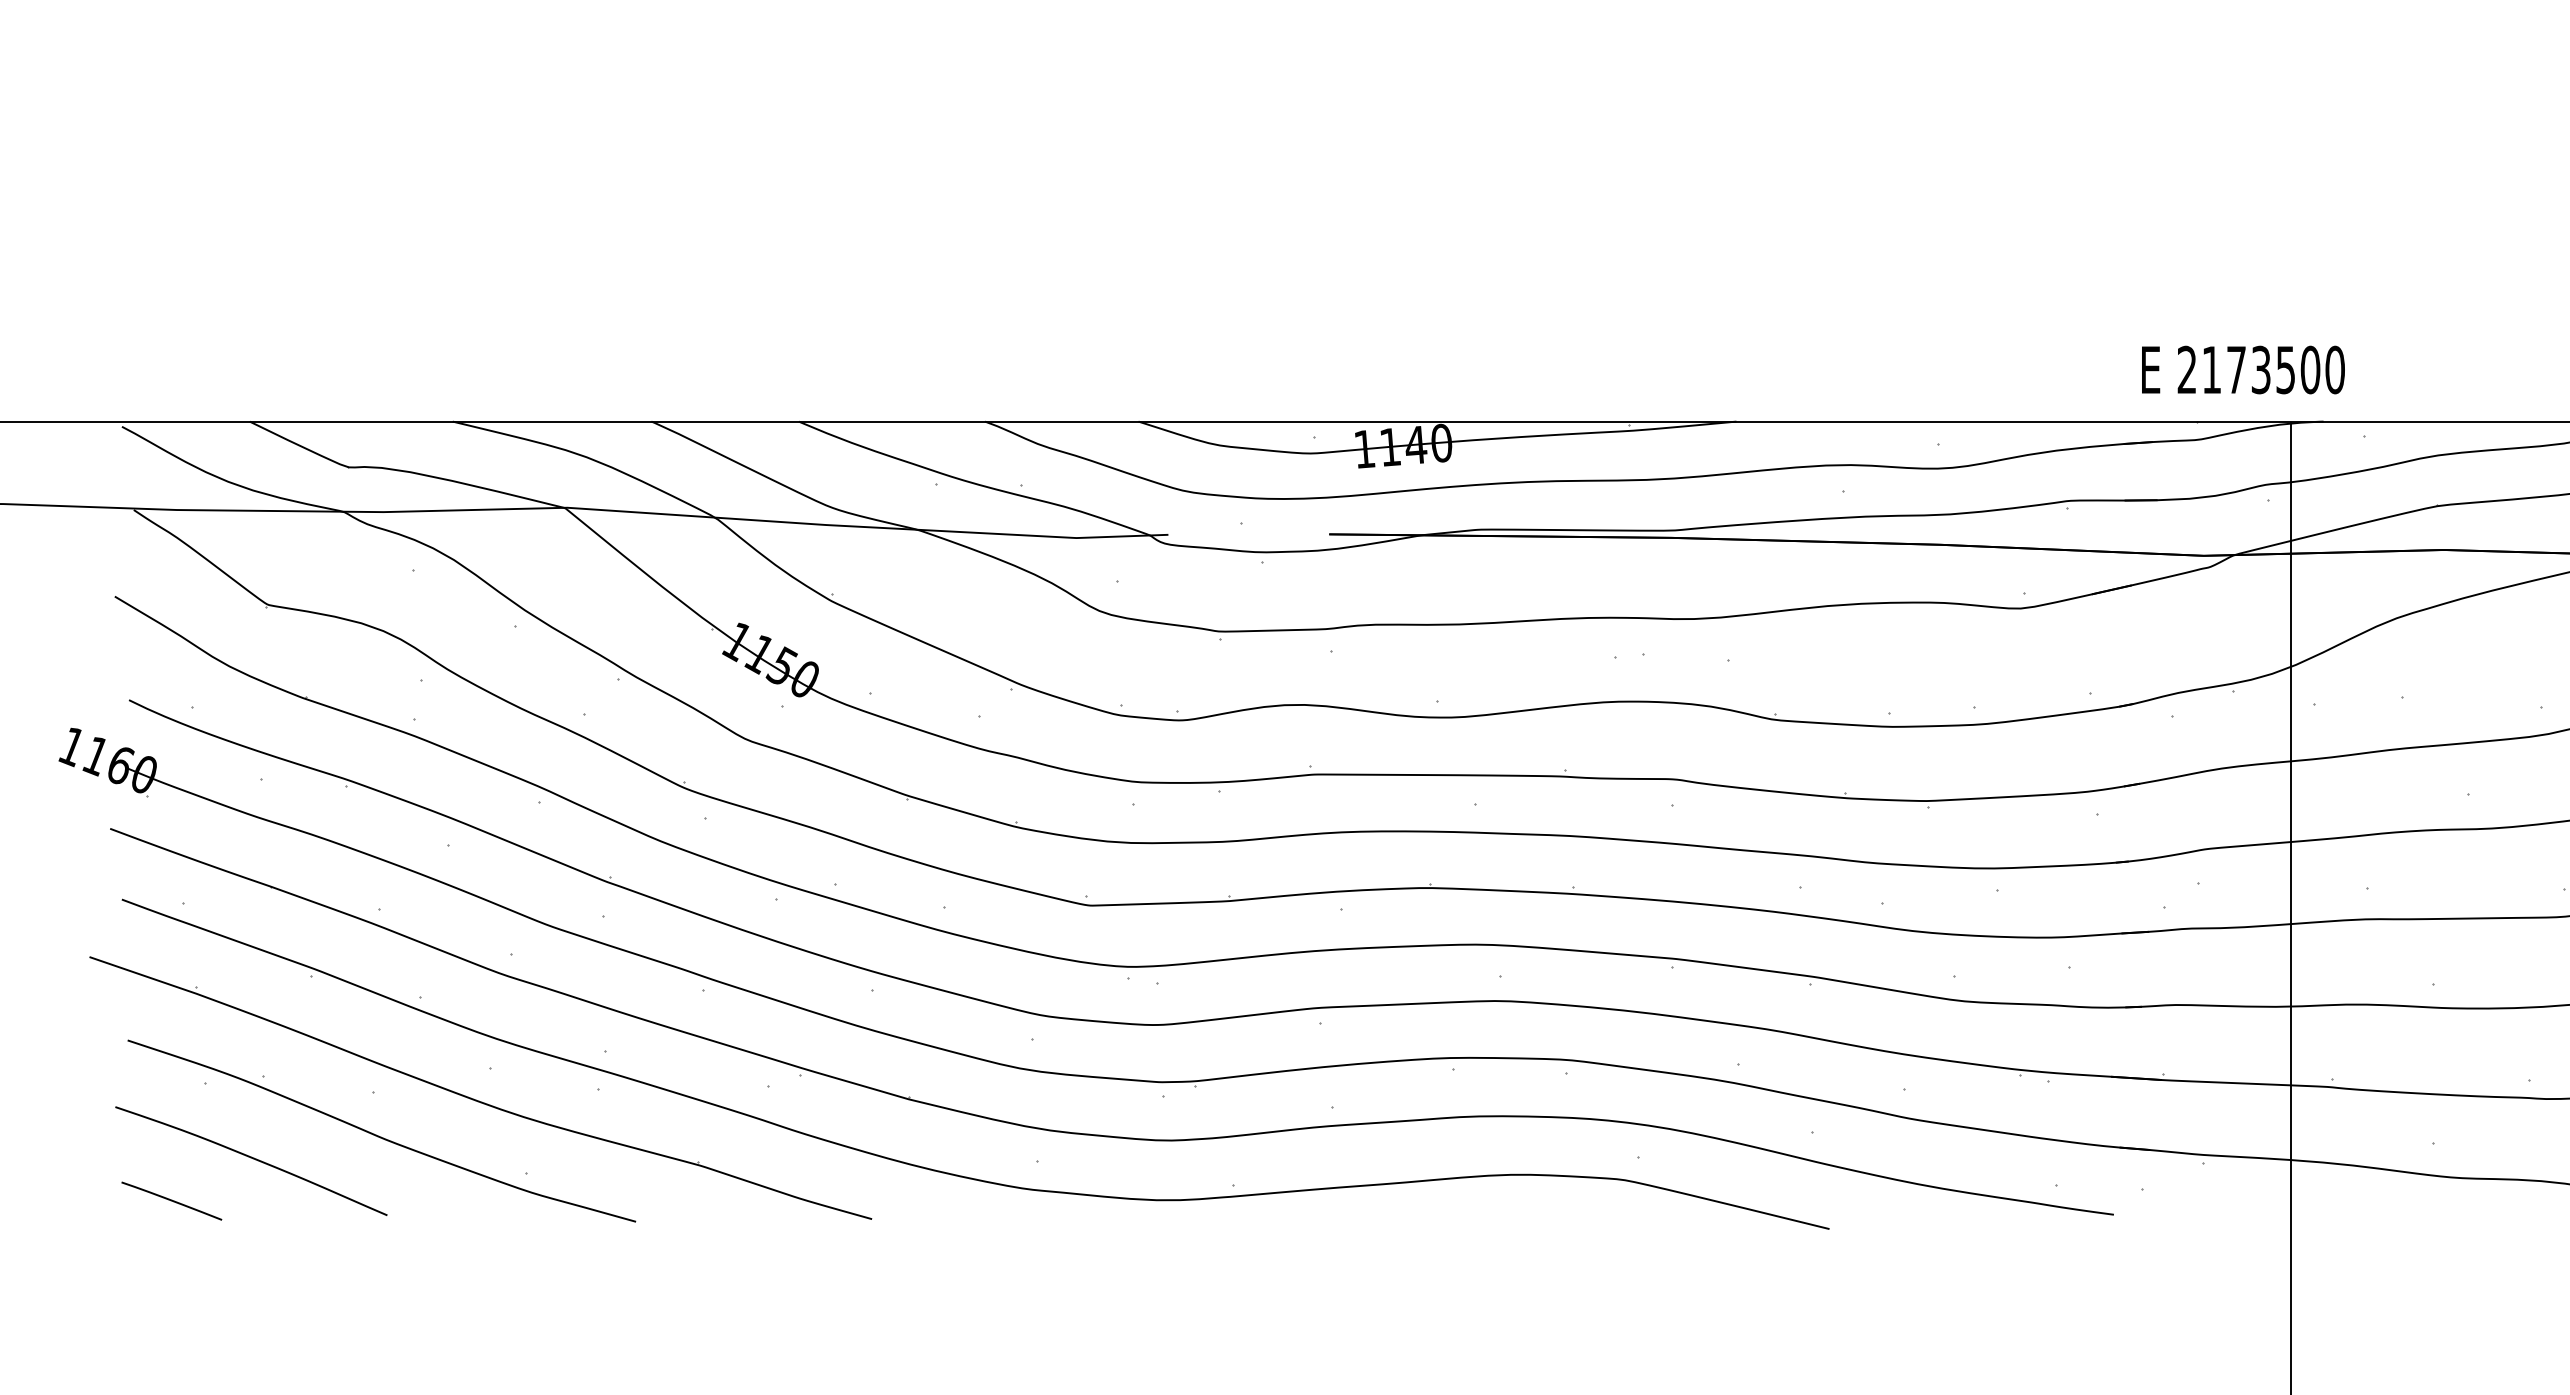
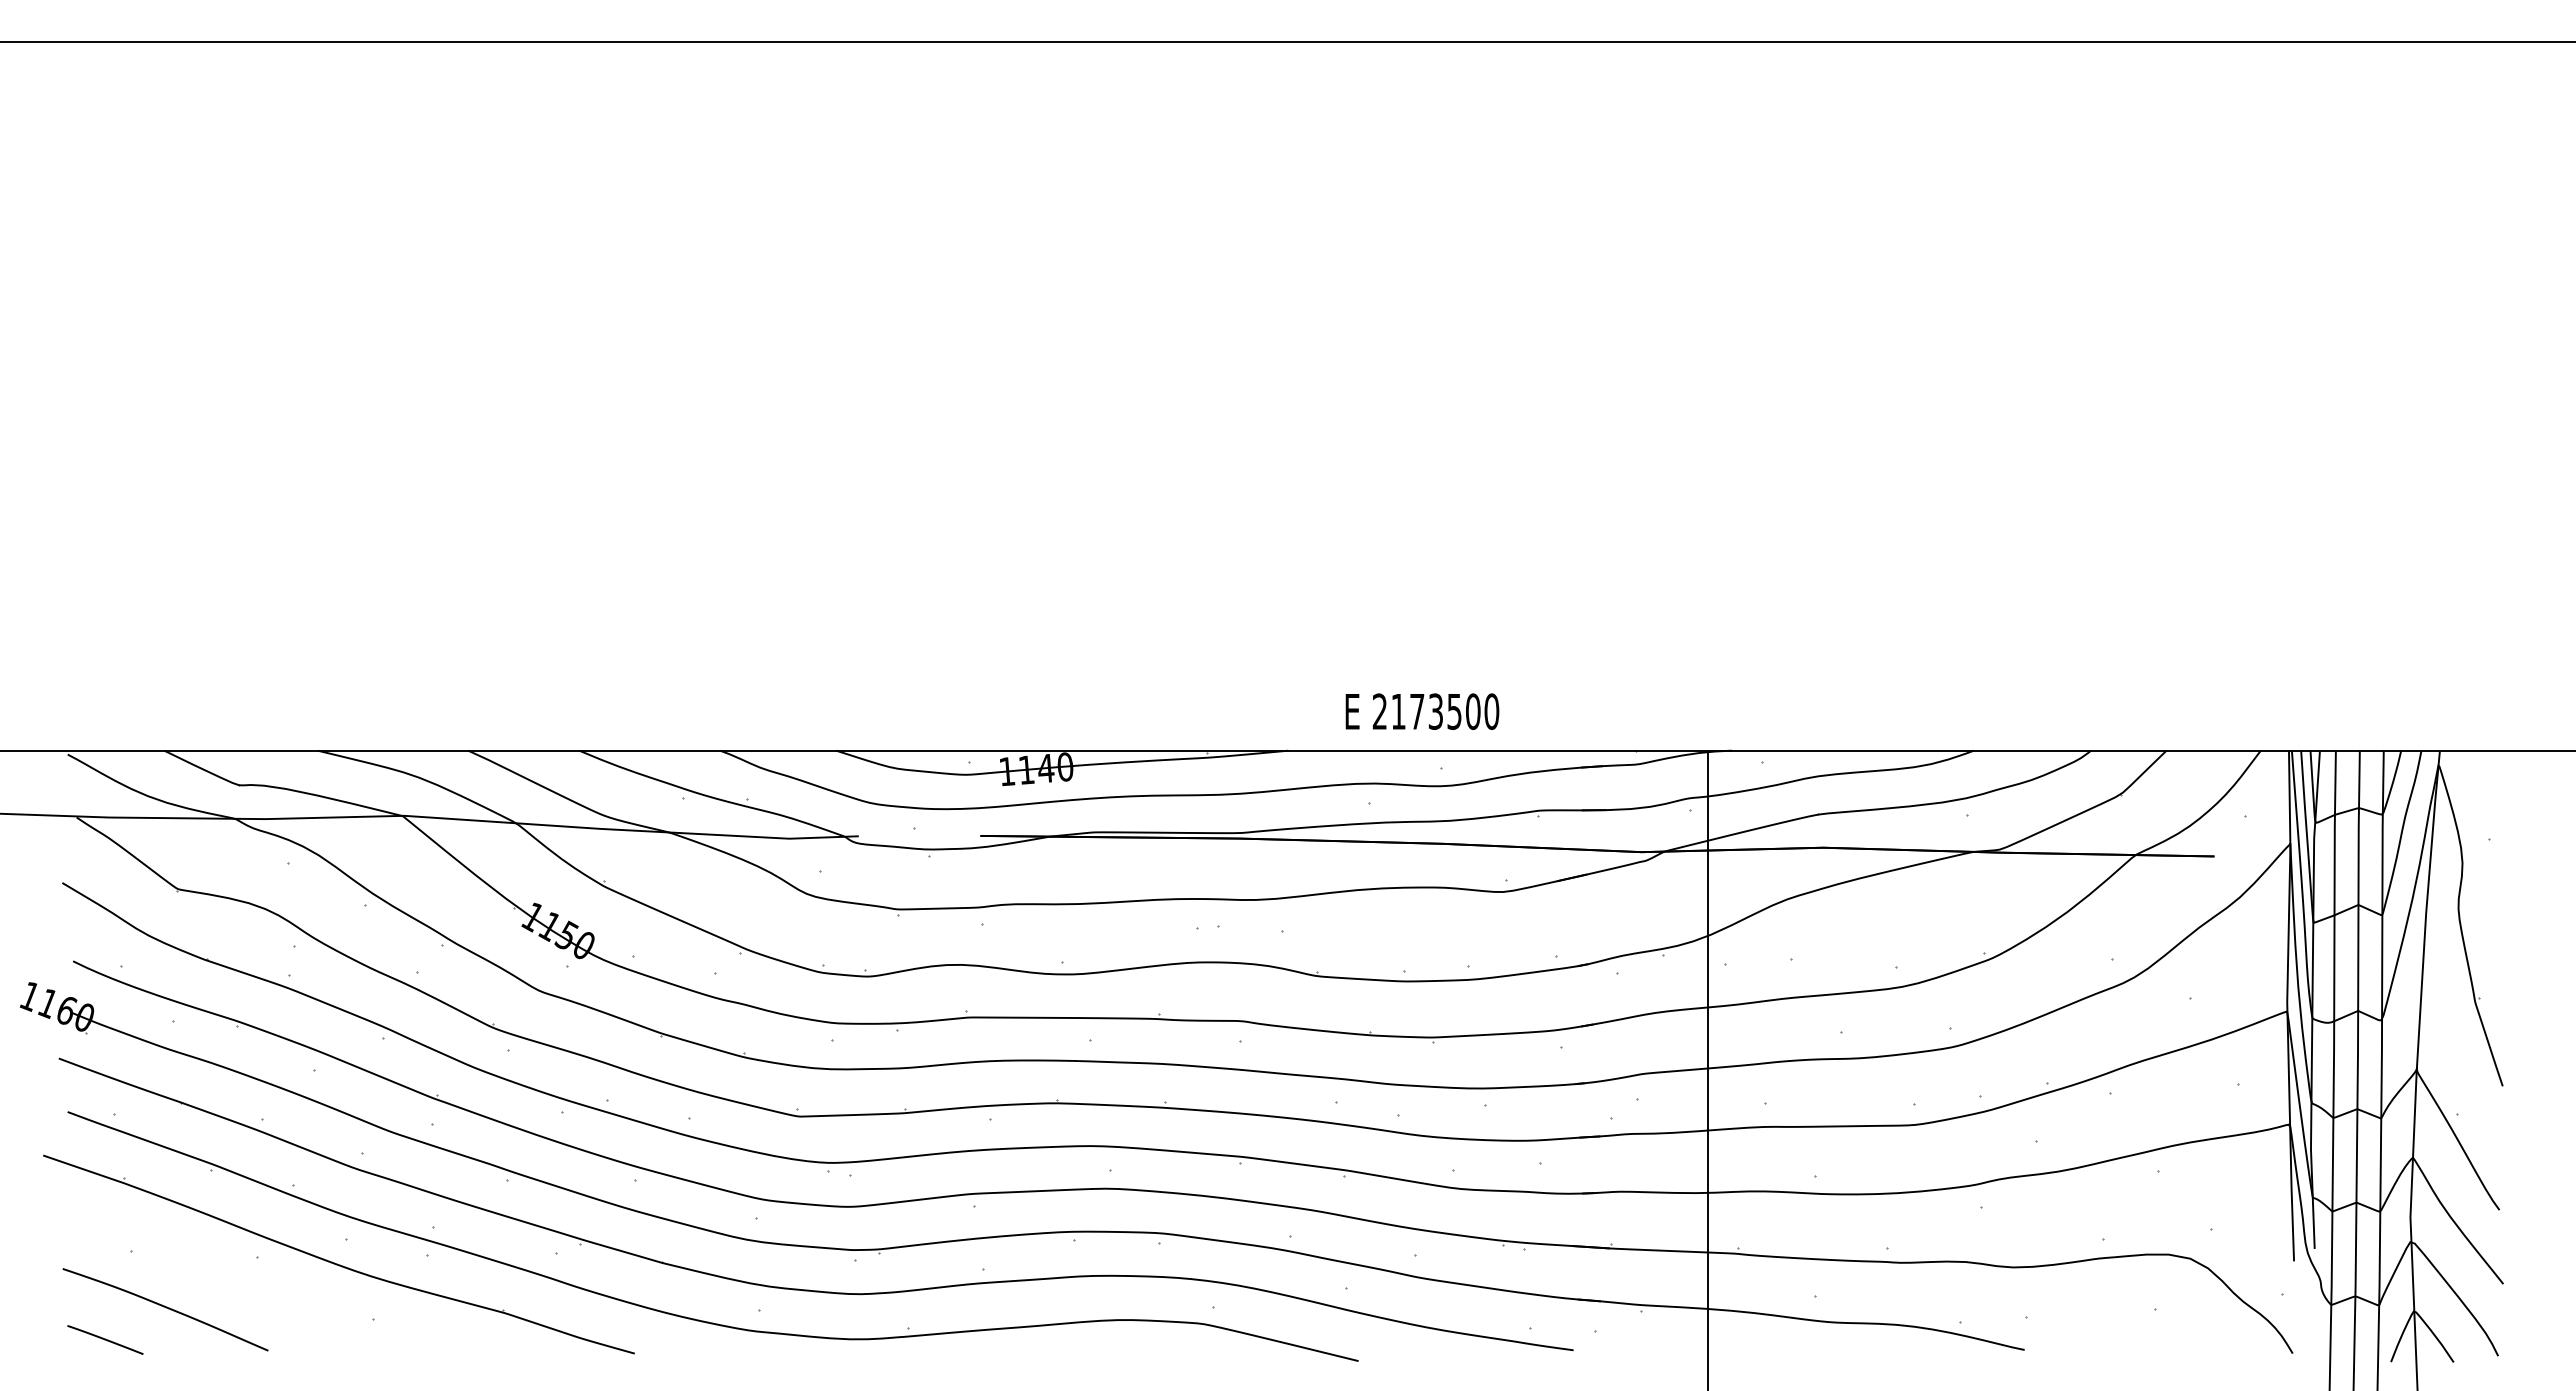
text: (2243, 369) -> (1422, 711), moved
part: (382, 1130) -> (264, 1286), removed

